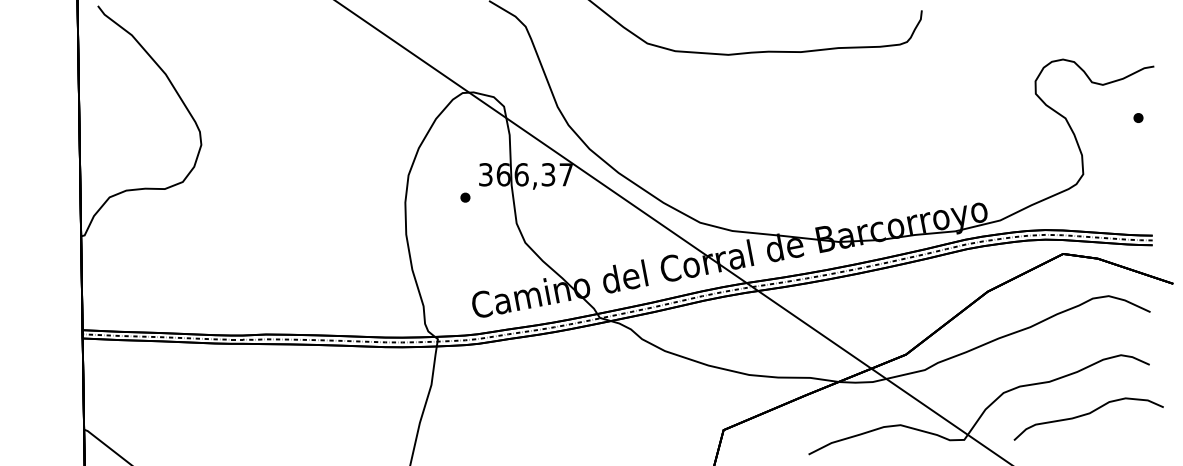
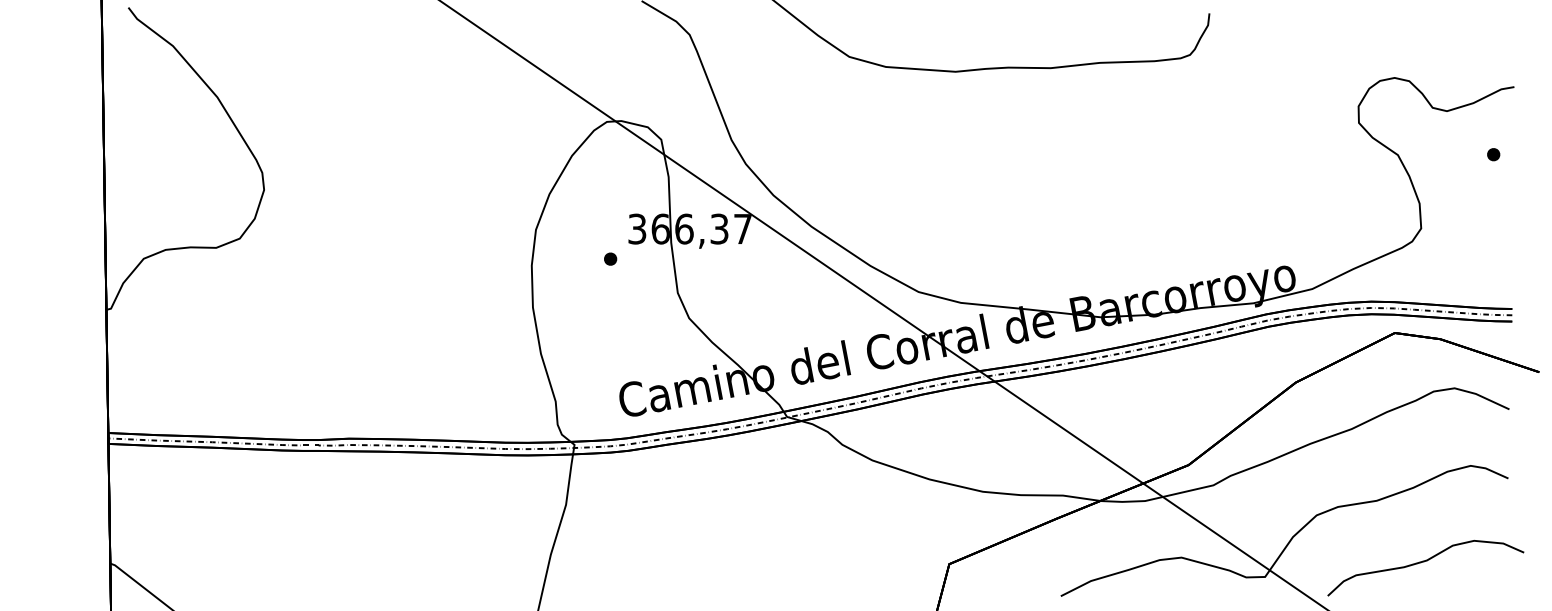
curve: (1086, 415) -> (1422, 563), moved

